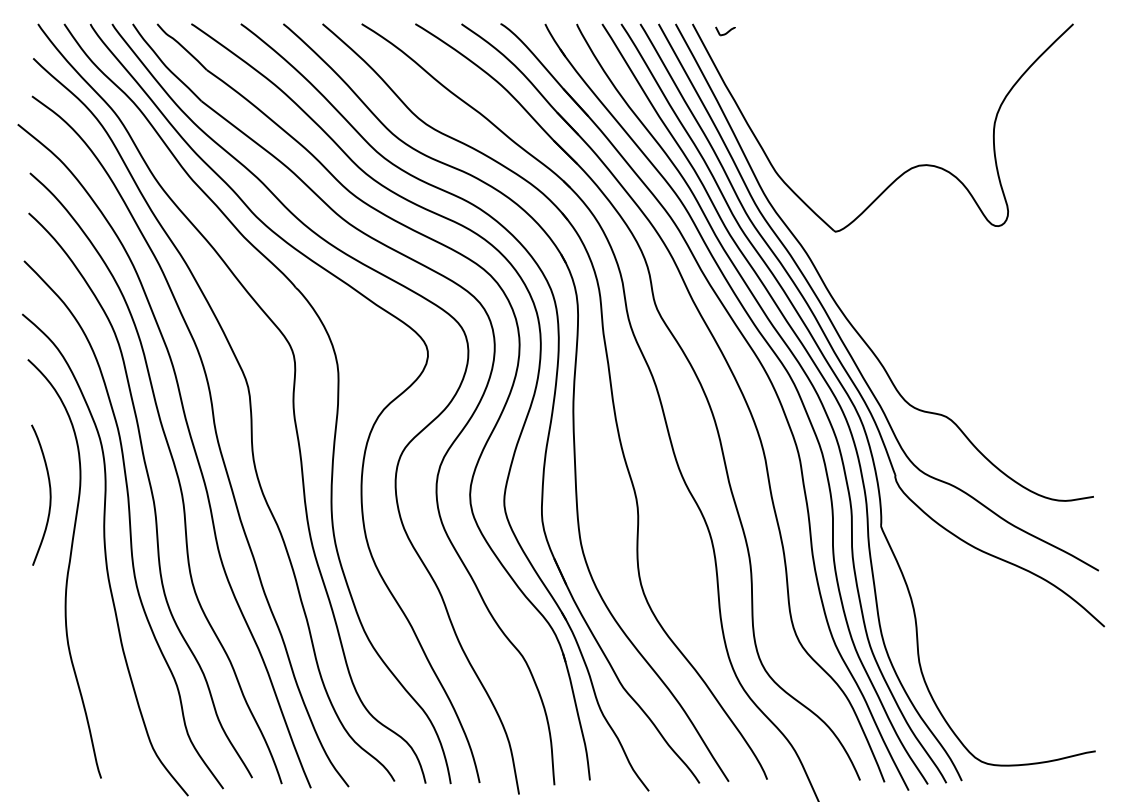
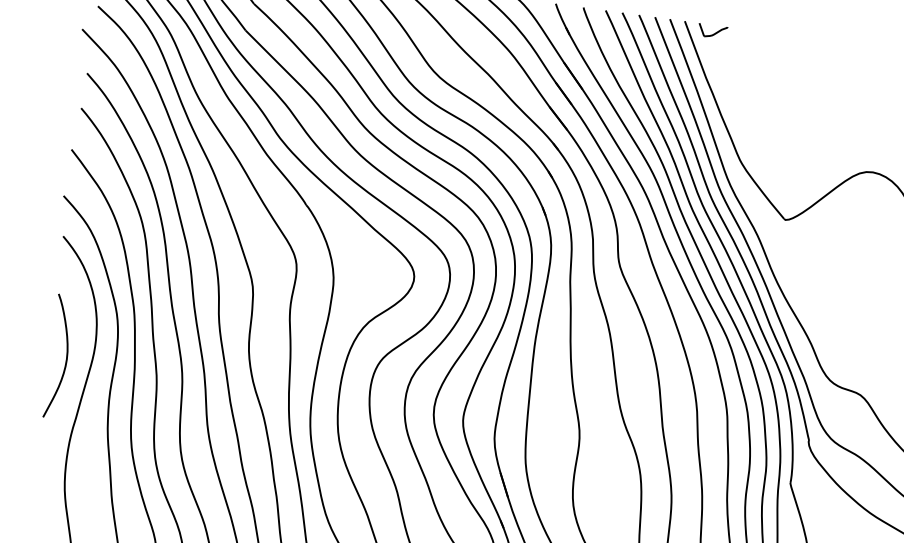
part: (725, 31) -> (712, 31), size x1.67

